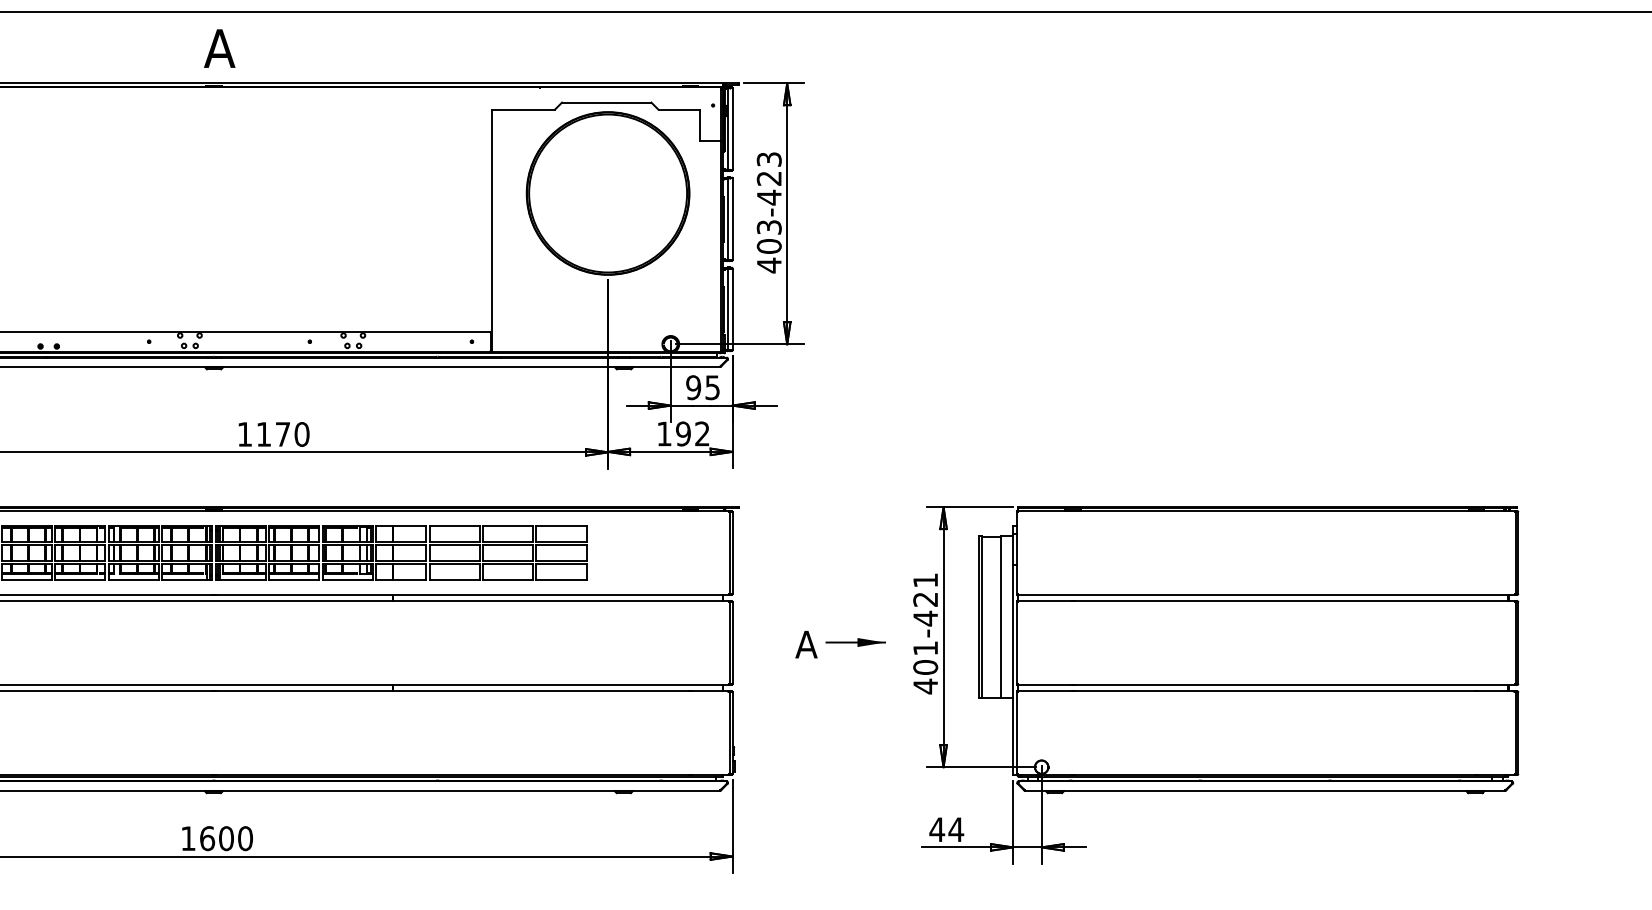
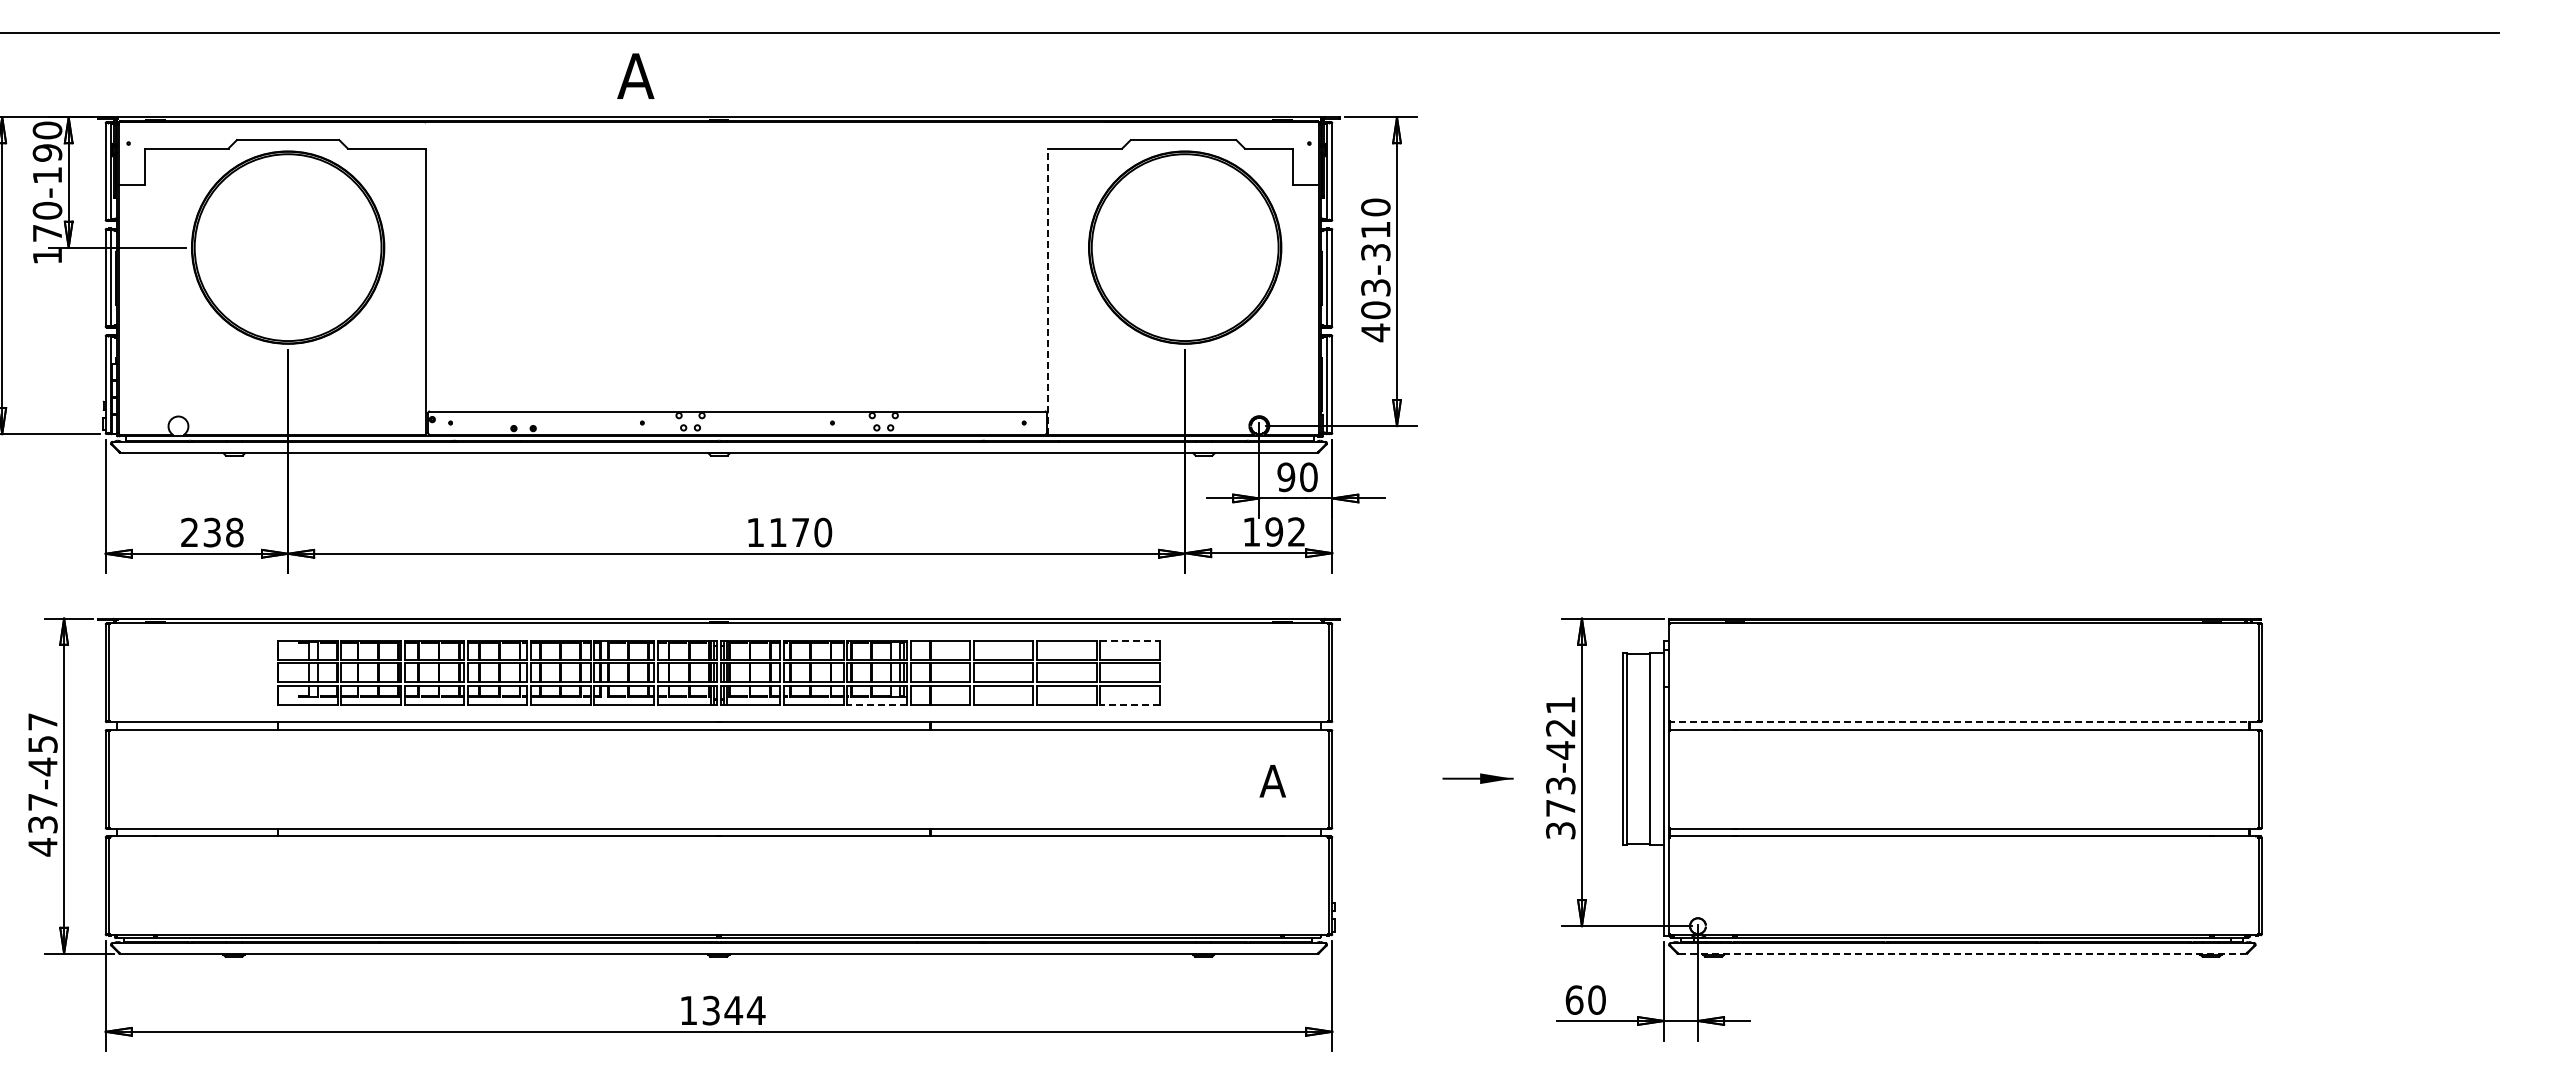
text: (219, 47) -> (635, 75), moved
text: (769, 178) -> (1375, 229), 403-423 -> 403-310
line: (492, 230) -> (1048, 291), solid -> dashed
text: (712, 387) -> (1308, 477), 95 -> 90
line: (561, 525) -> (1130, 640), solid -> dashed
line: (347, 579) -> (877, 704), solid -> dashed
line: (561, 579) -> (1130, 704), solid -> dashed
line: (1267, 595) -> (1964, 722), solid -> dashed
text: (806, 644) -> (1272, 781), moved
text: (925, 667) -> (1560, 808), 401-421 -> 373-421
line: (1265, 790) -> (1962, 953), solid -> dashed
text: (946, 829) -> (1585, 999), 44 -> 60
text: (226, 838) -> (733, 1010), 1600 -> 1344

